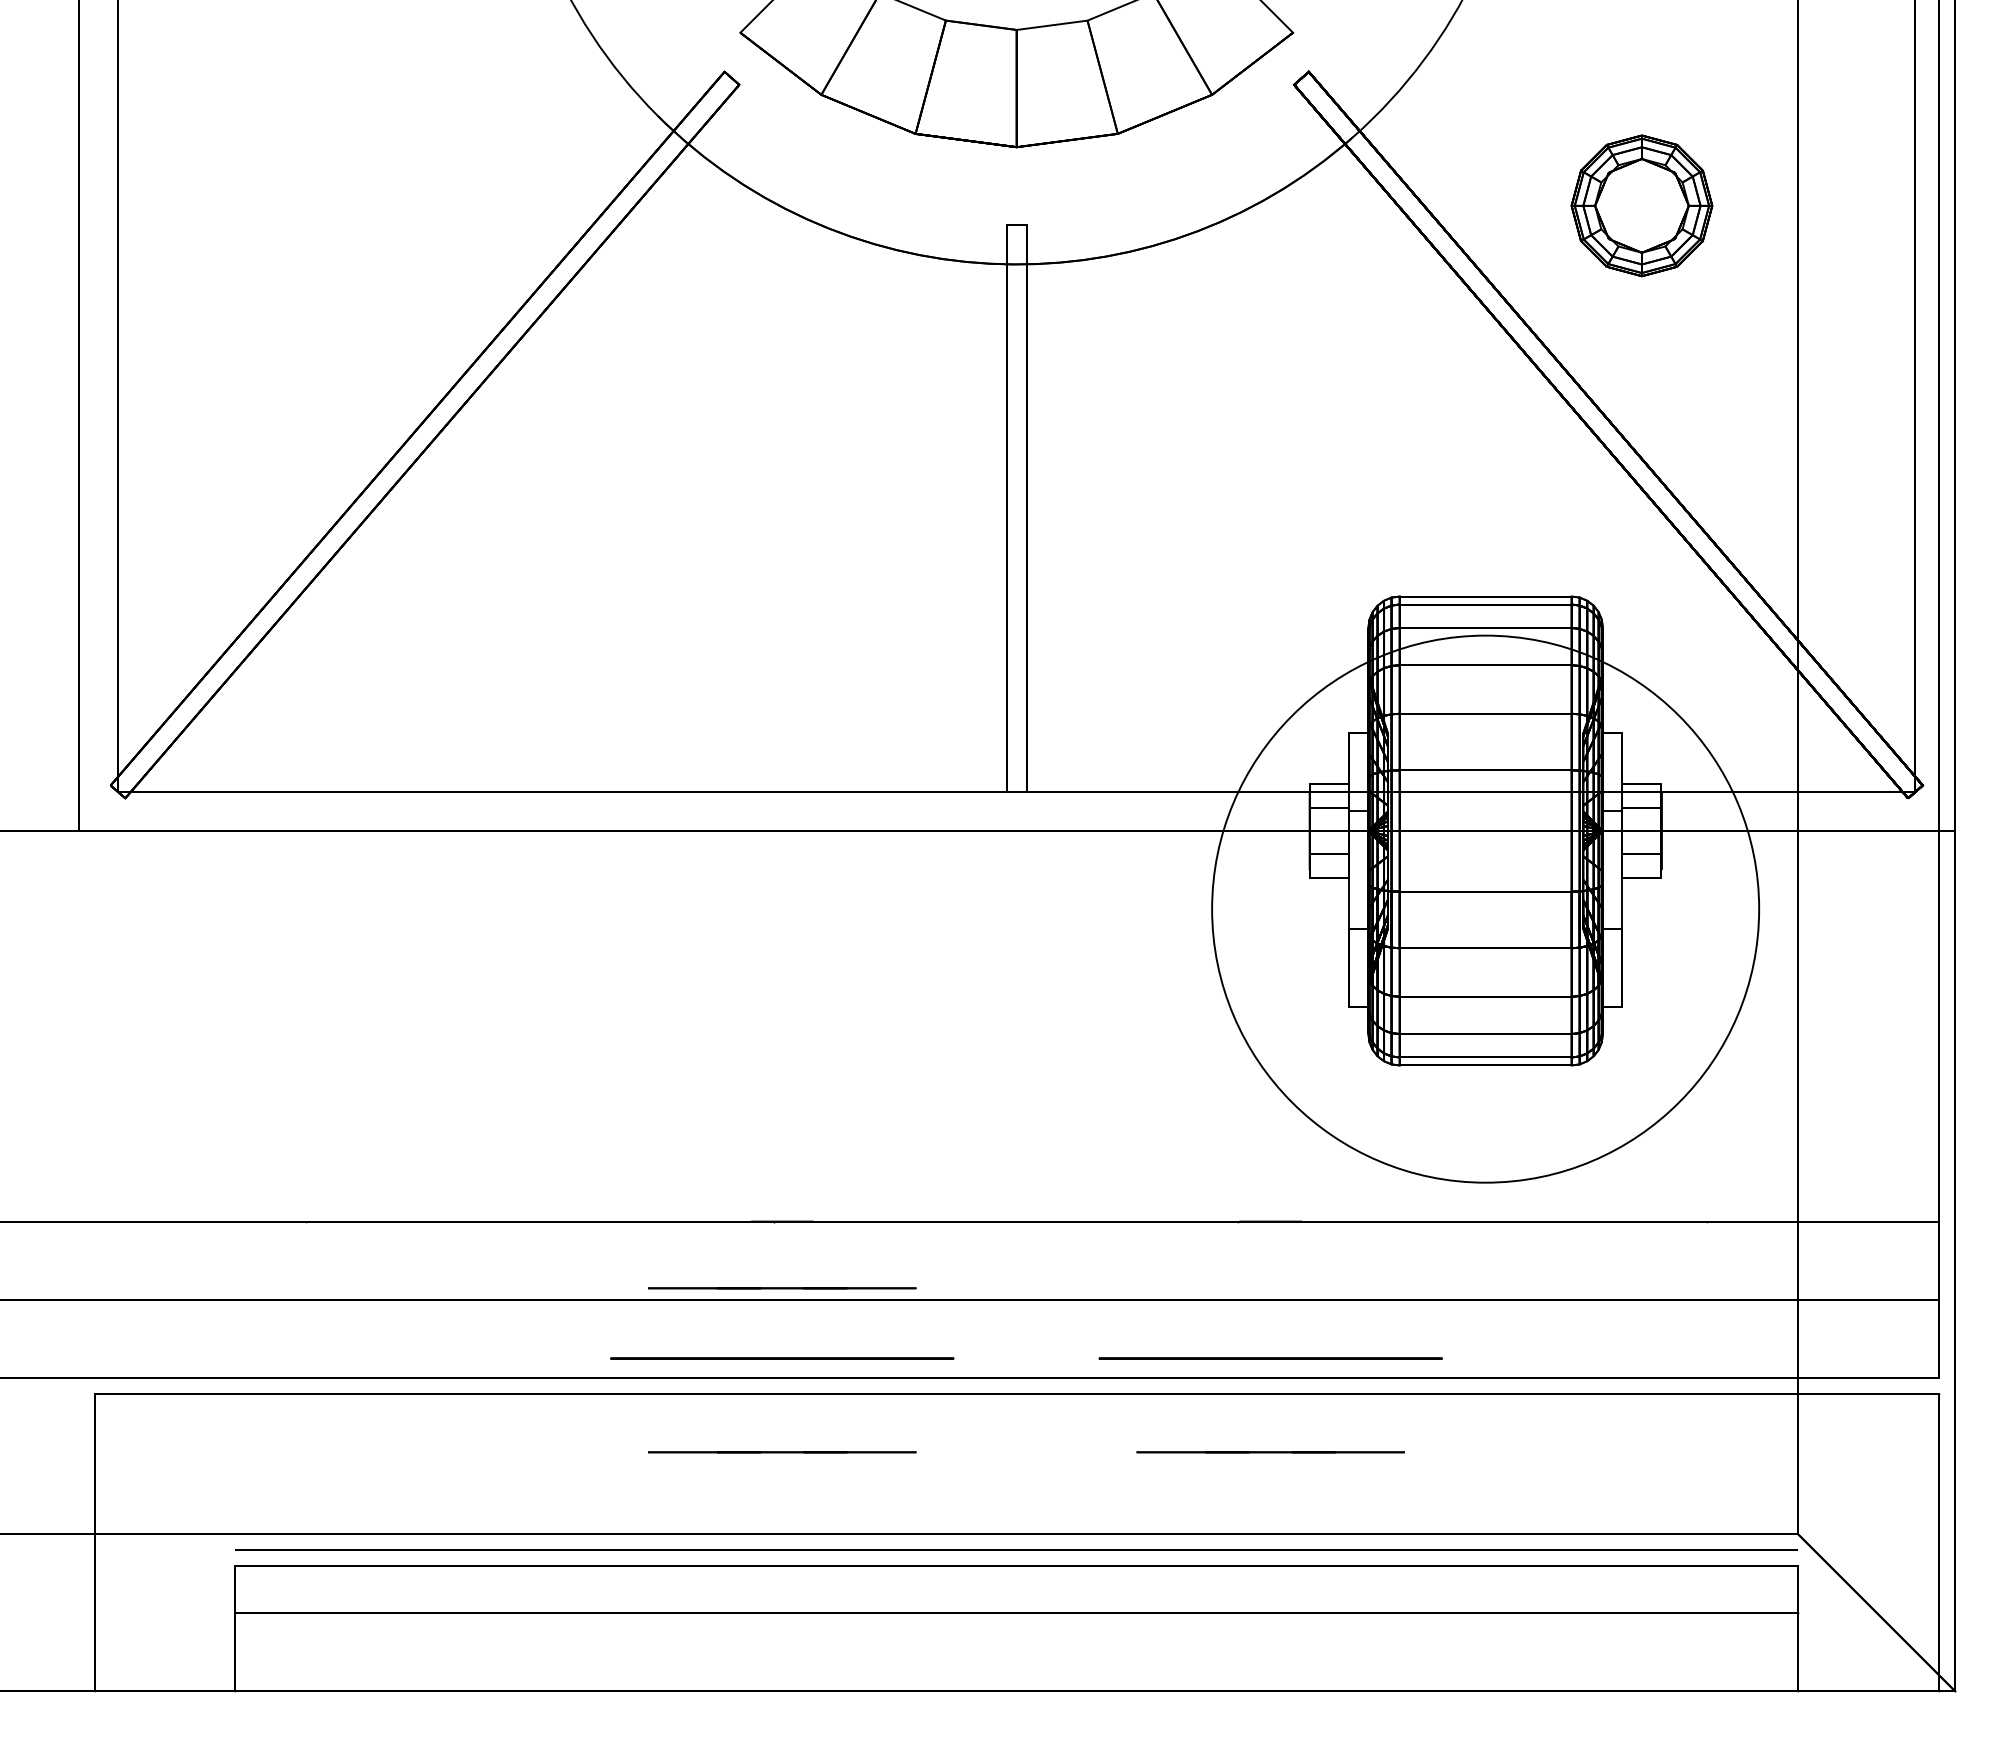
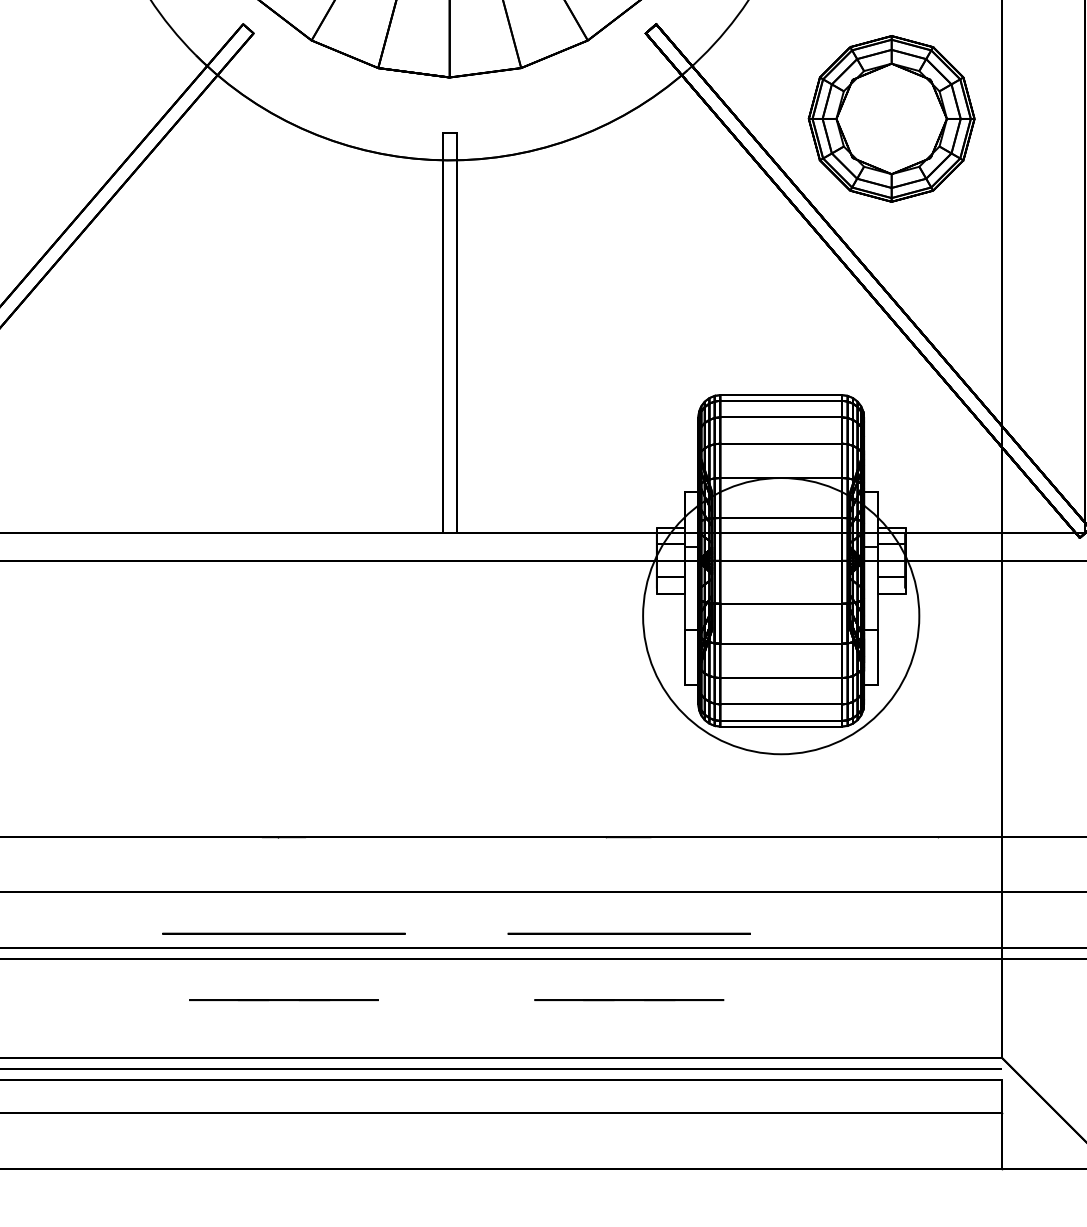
part: (1641, 205) -> (891, 118), size x1.67
circle: (1485, 908) -> (781, 615), size x0.71
line: (782, 1288) -> (284, 884), removed

